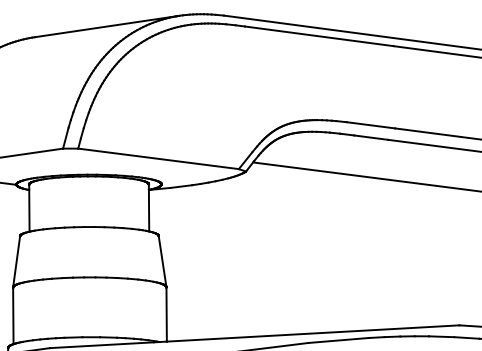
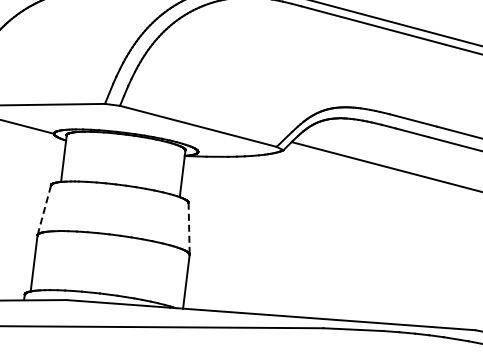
line: (162, 261) -> (189, 228), solid -> dashed
line: (16, 262) -> (44, 210), solid -> dashed

